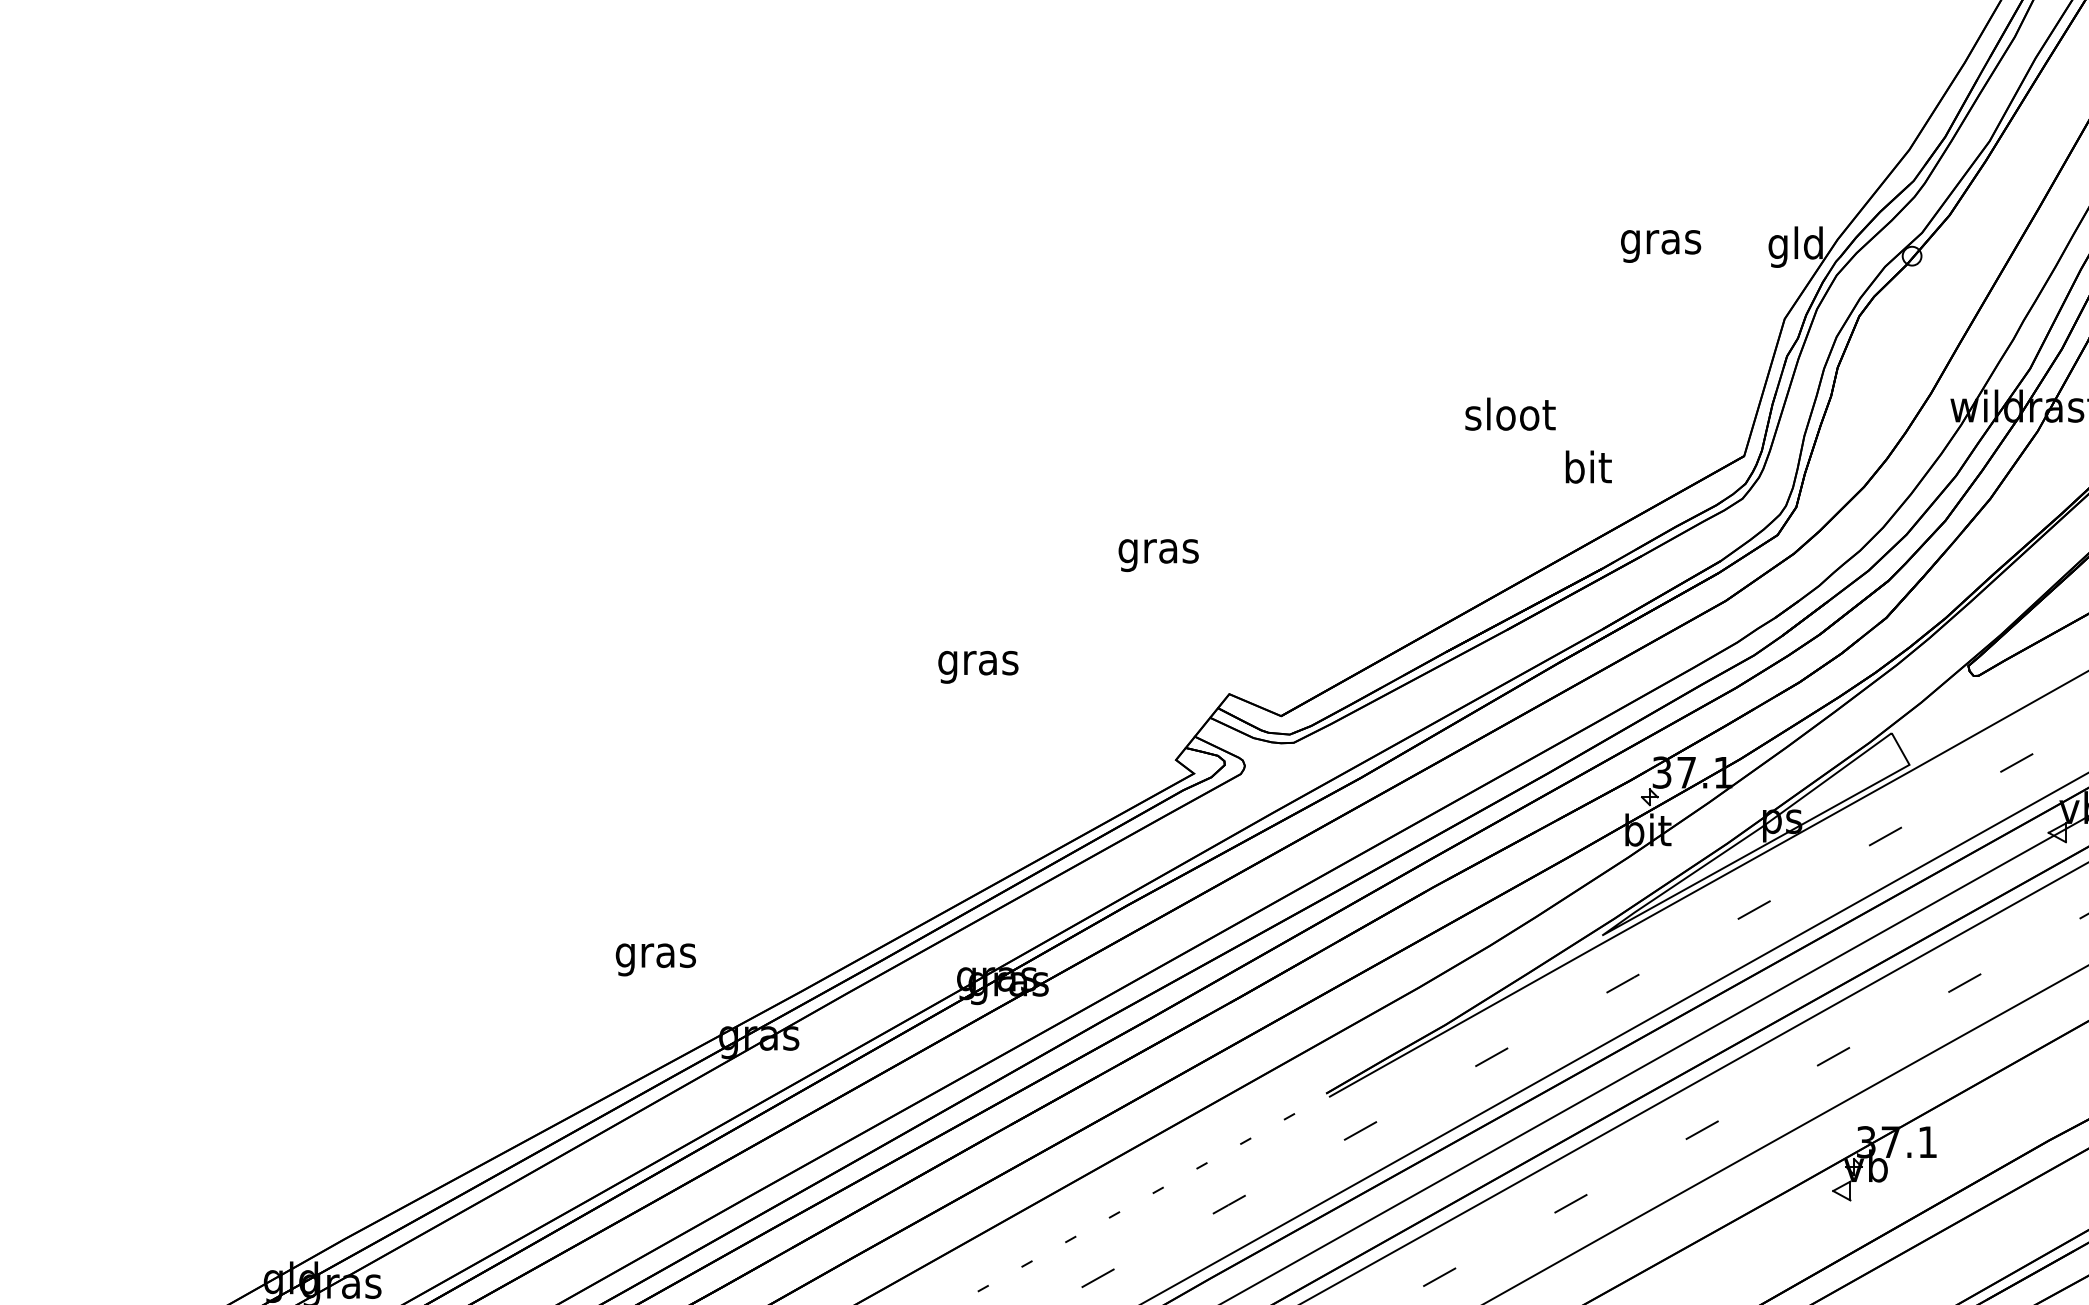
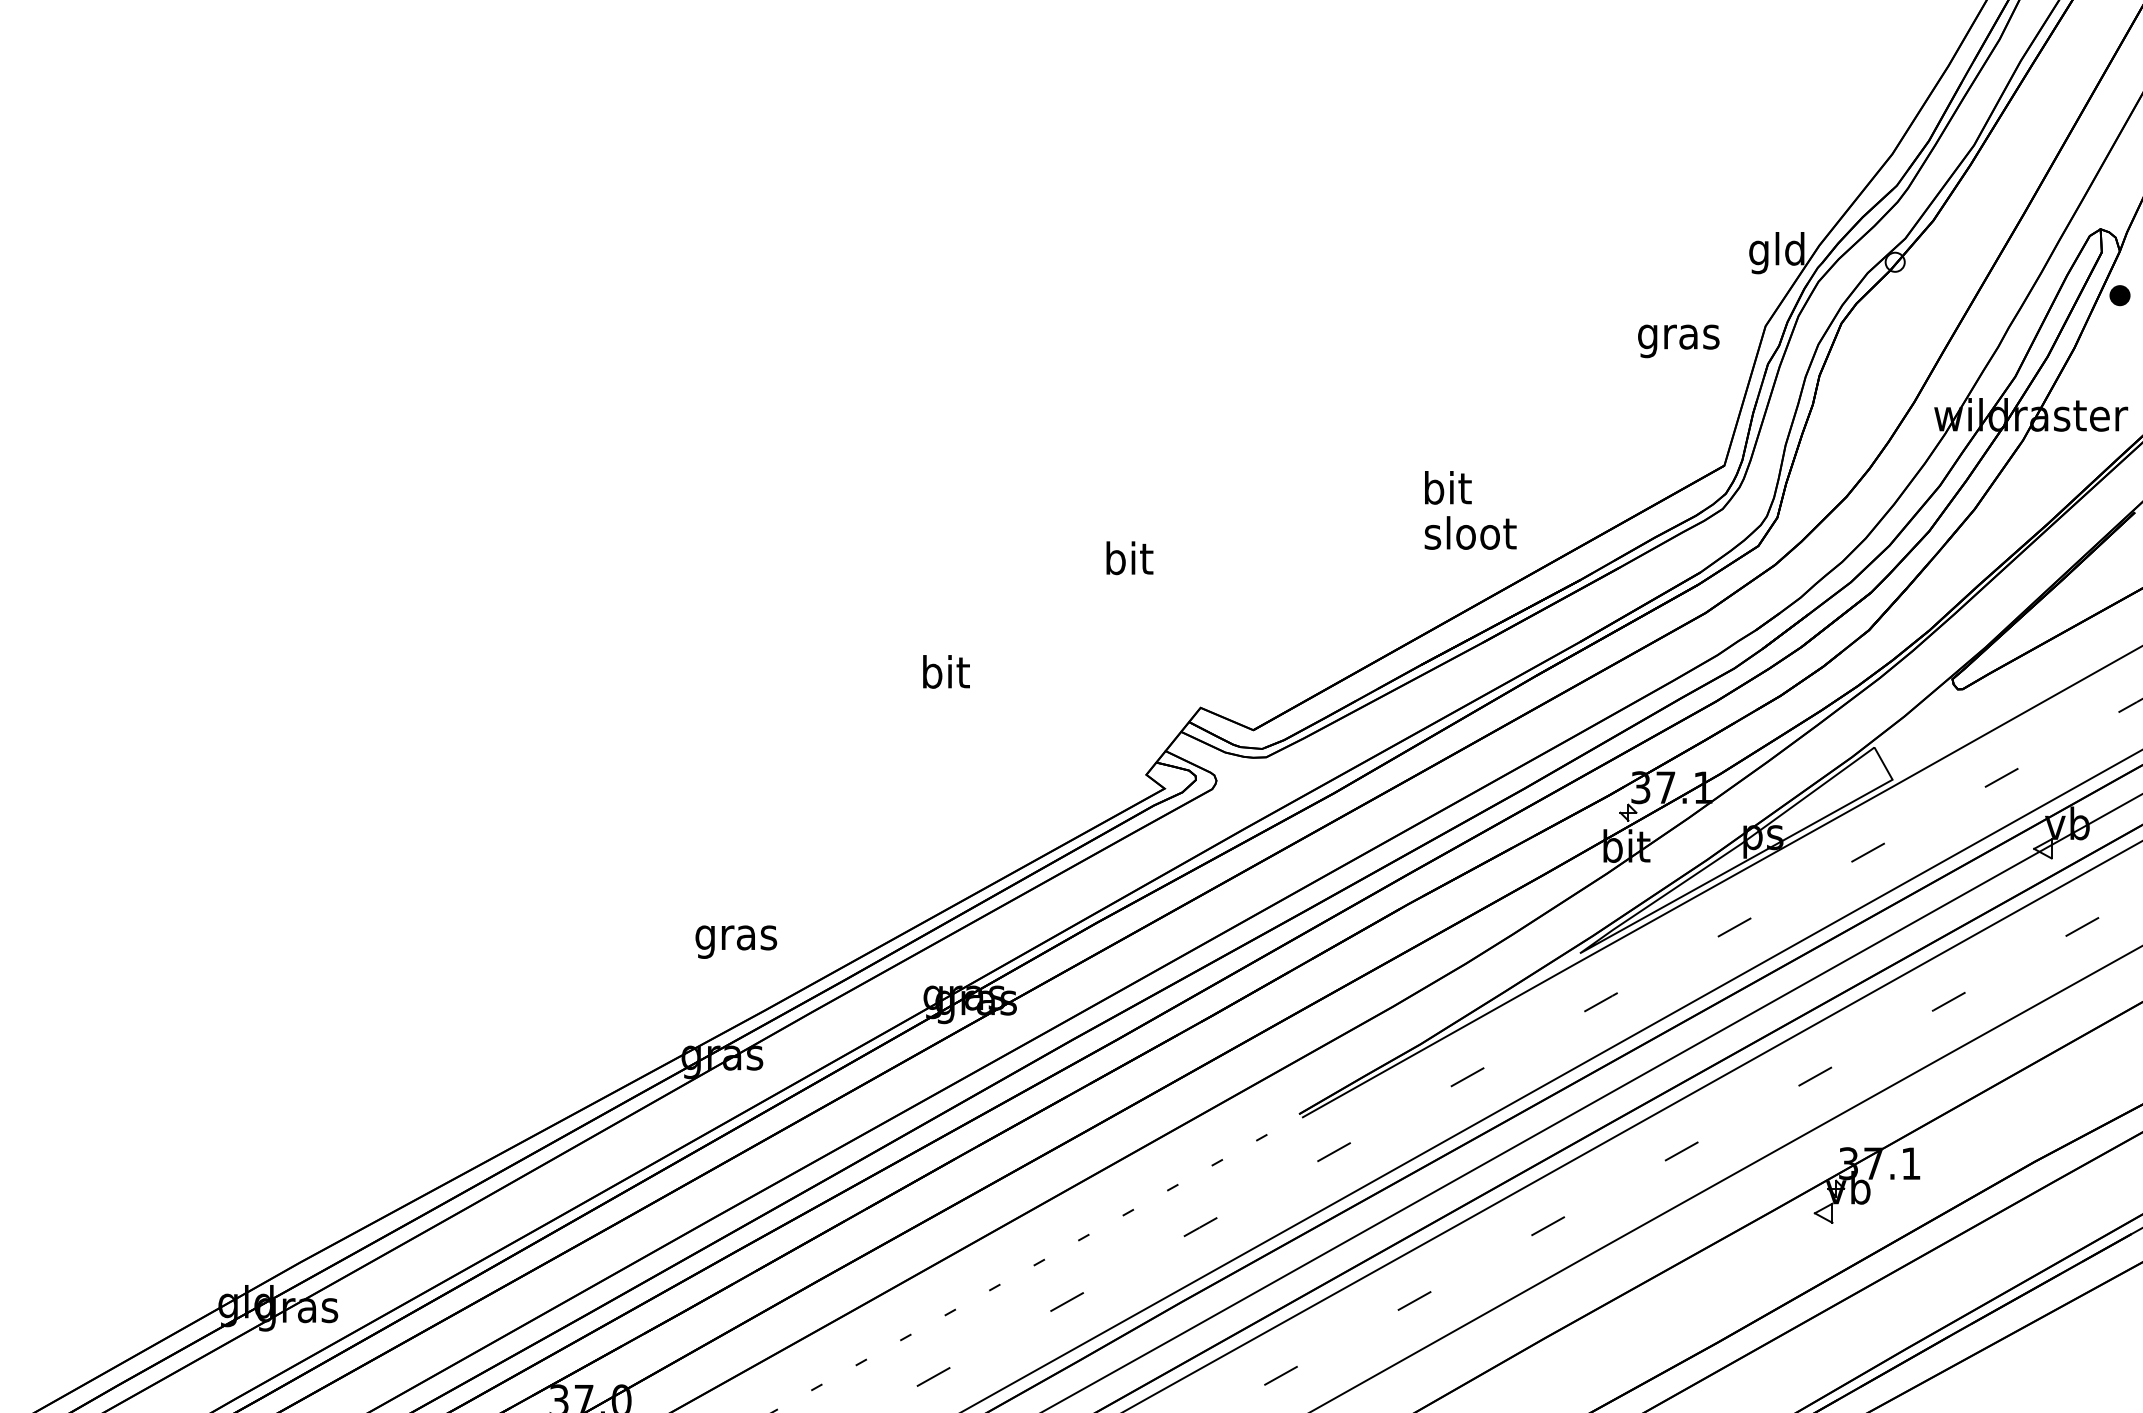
text: (1660, 246) -> (1678, 341), moved
text: (1510, 413) -> (1470, 532), moved
text: (1588, 466) -> (1448, 487), moved
text: (1158, 551) -> (1128, 562), gras -> bit
text: (978, 663) -> (945, 676), gras -> bit
text: (656, 959) -> (736, 941), moved

